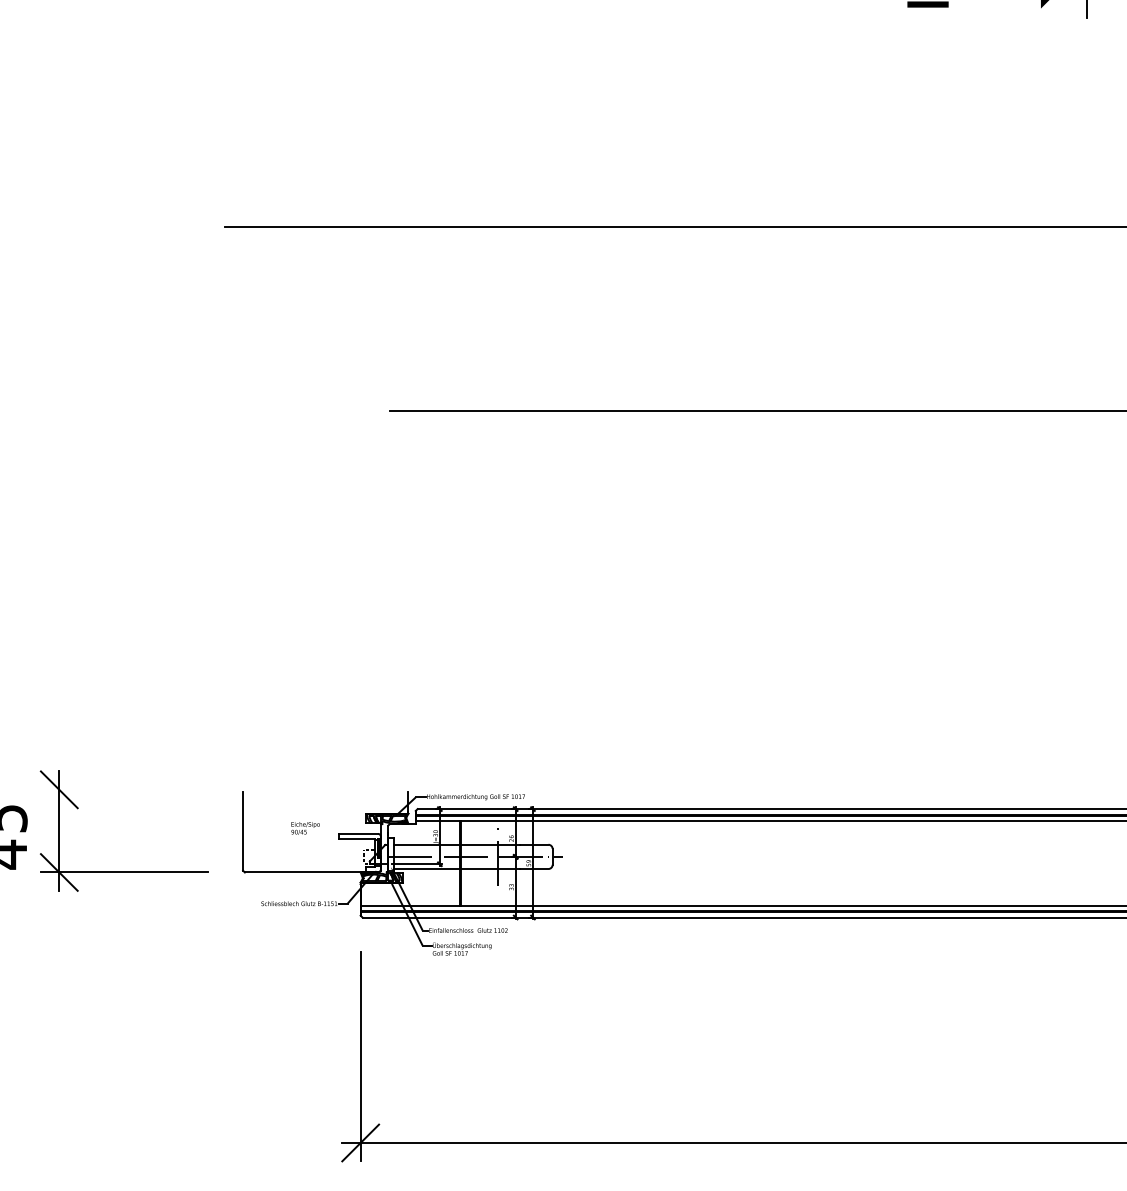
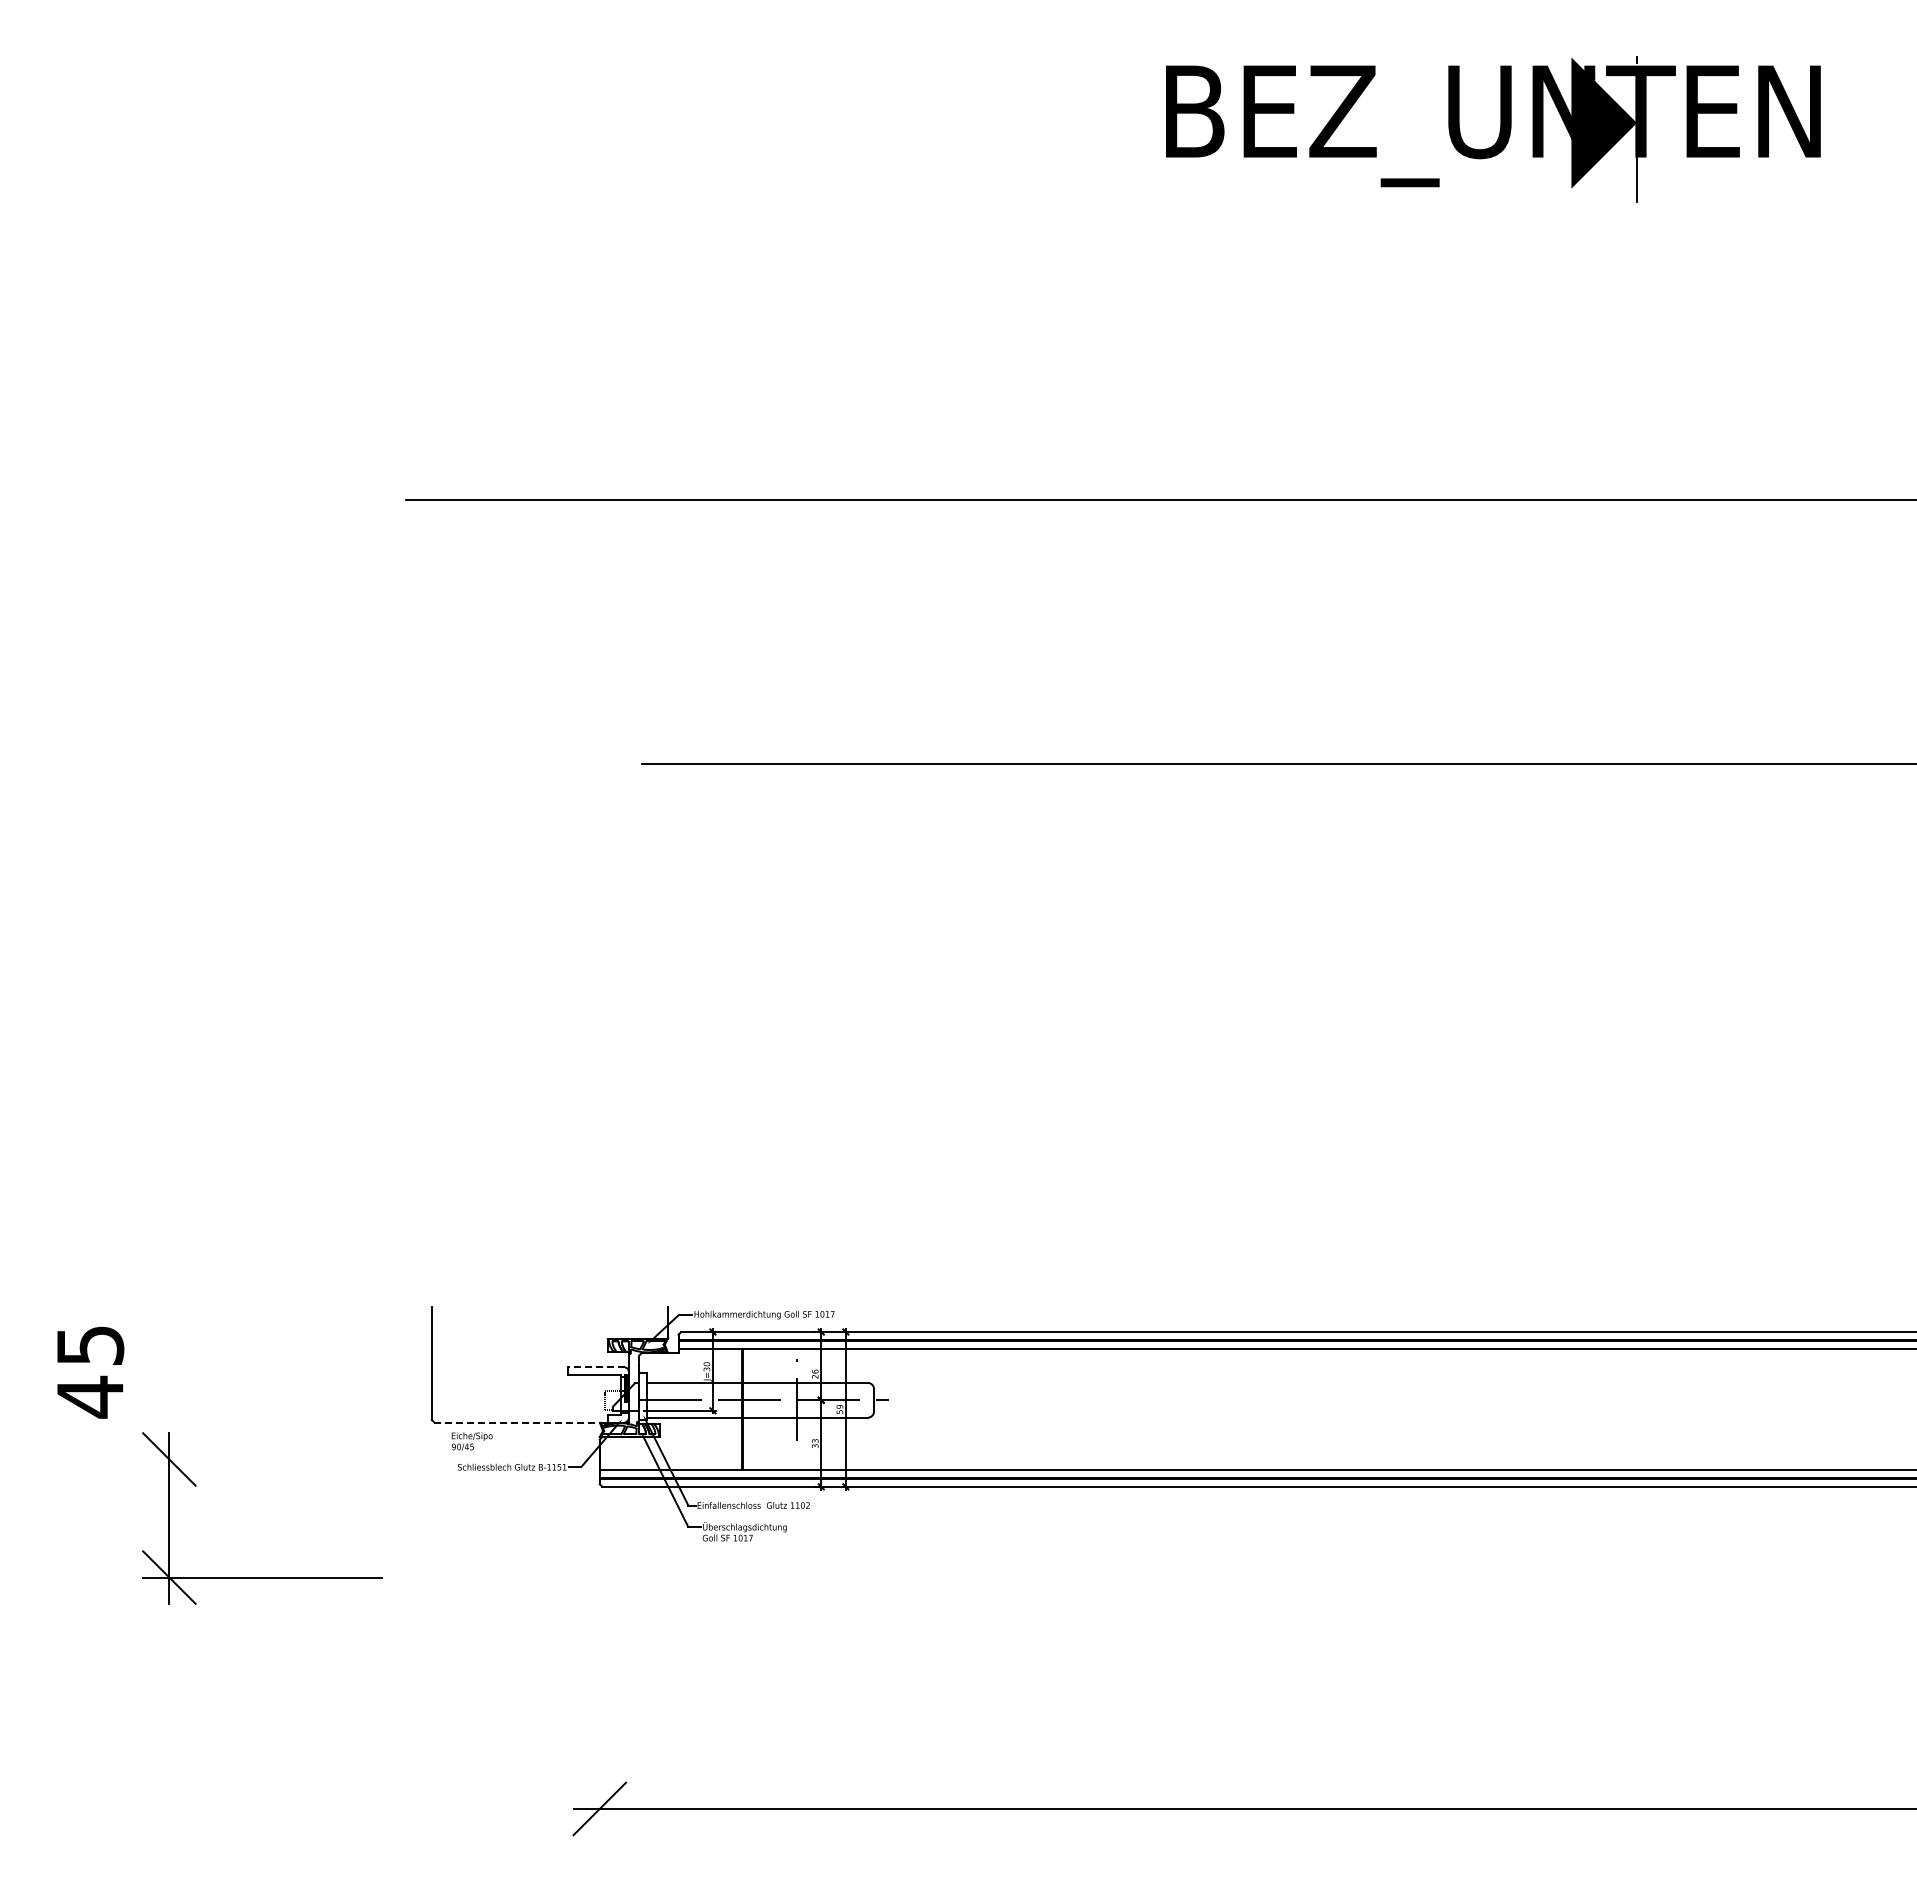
text: (305, 828) -> (471, 1441), moved
line: (358, 833) -> (596, 1367), solid -> dashed
part: (124, 872) -> (262, 1577), moved
line: (312, 872) -> (530, 1422), solid -> dashed
line: (360, 1056) -> (599, 1685), removed

